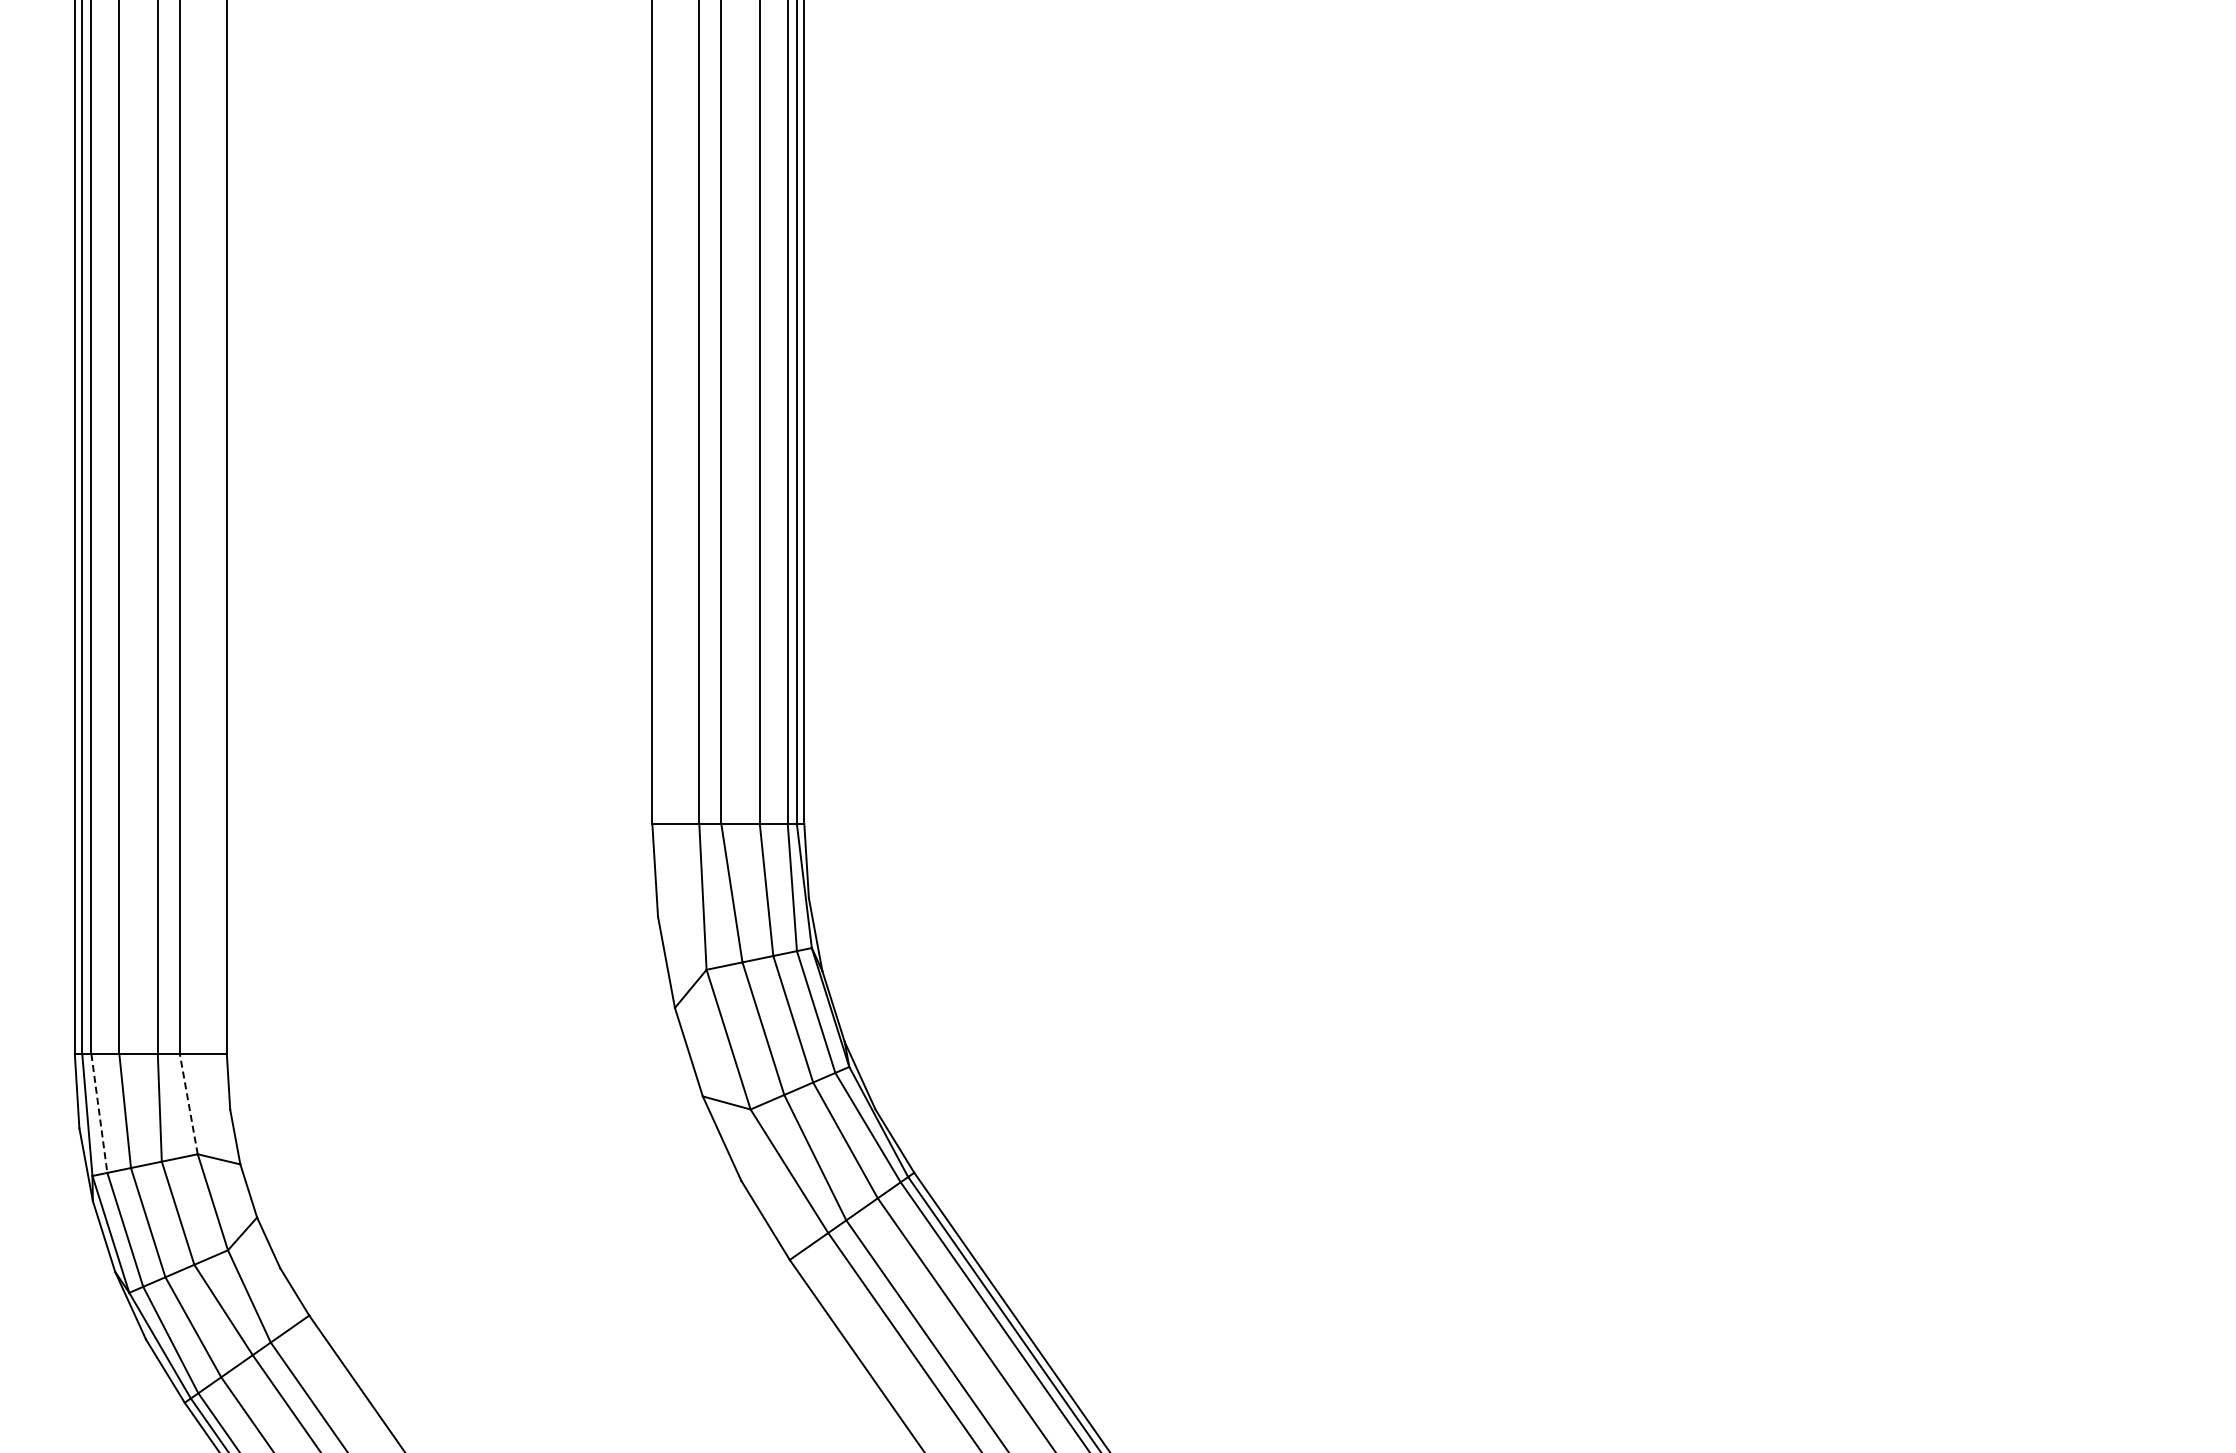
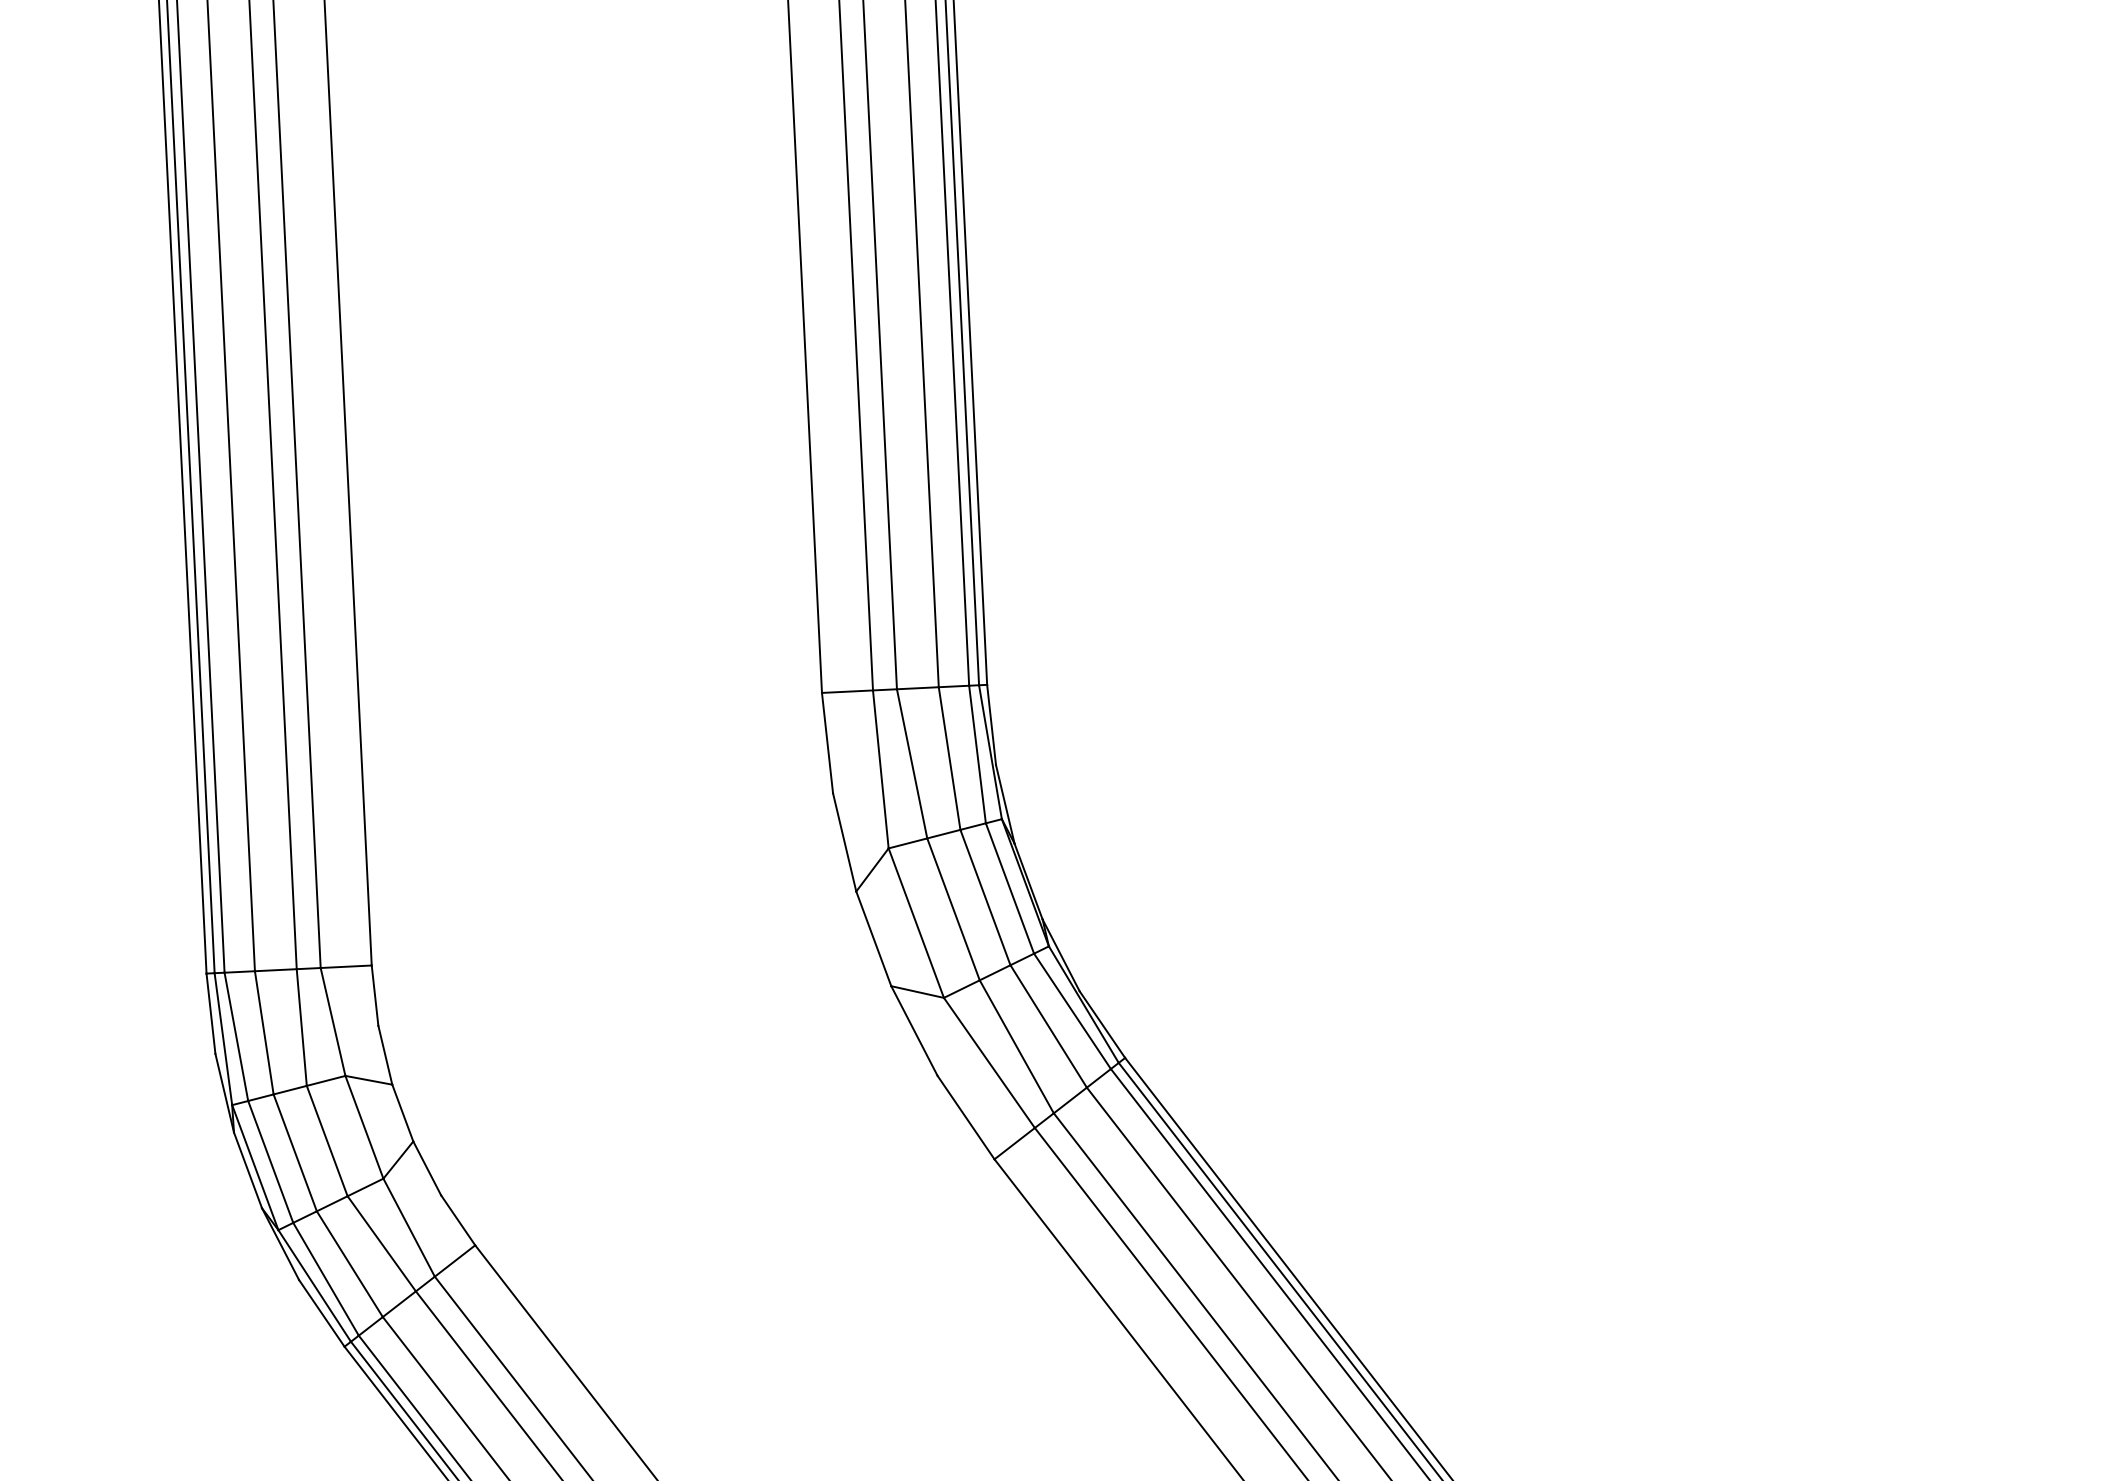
line: (188, 1104) -> (332, 1022), dashed -> solid
line: (99, 1113) -> (236, 1036), dashed -> solid

